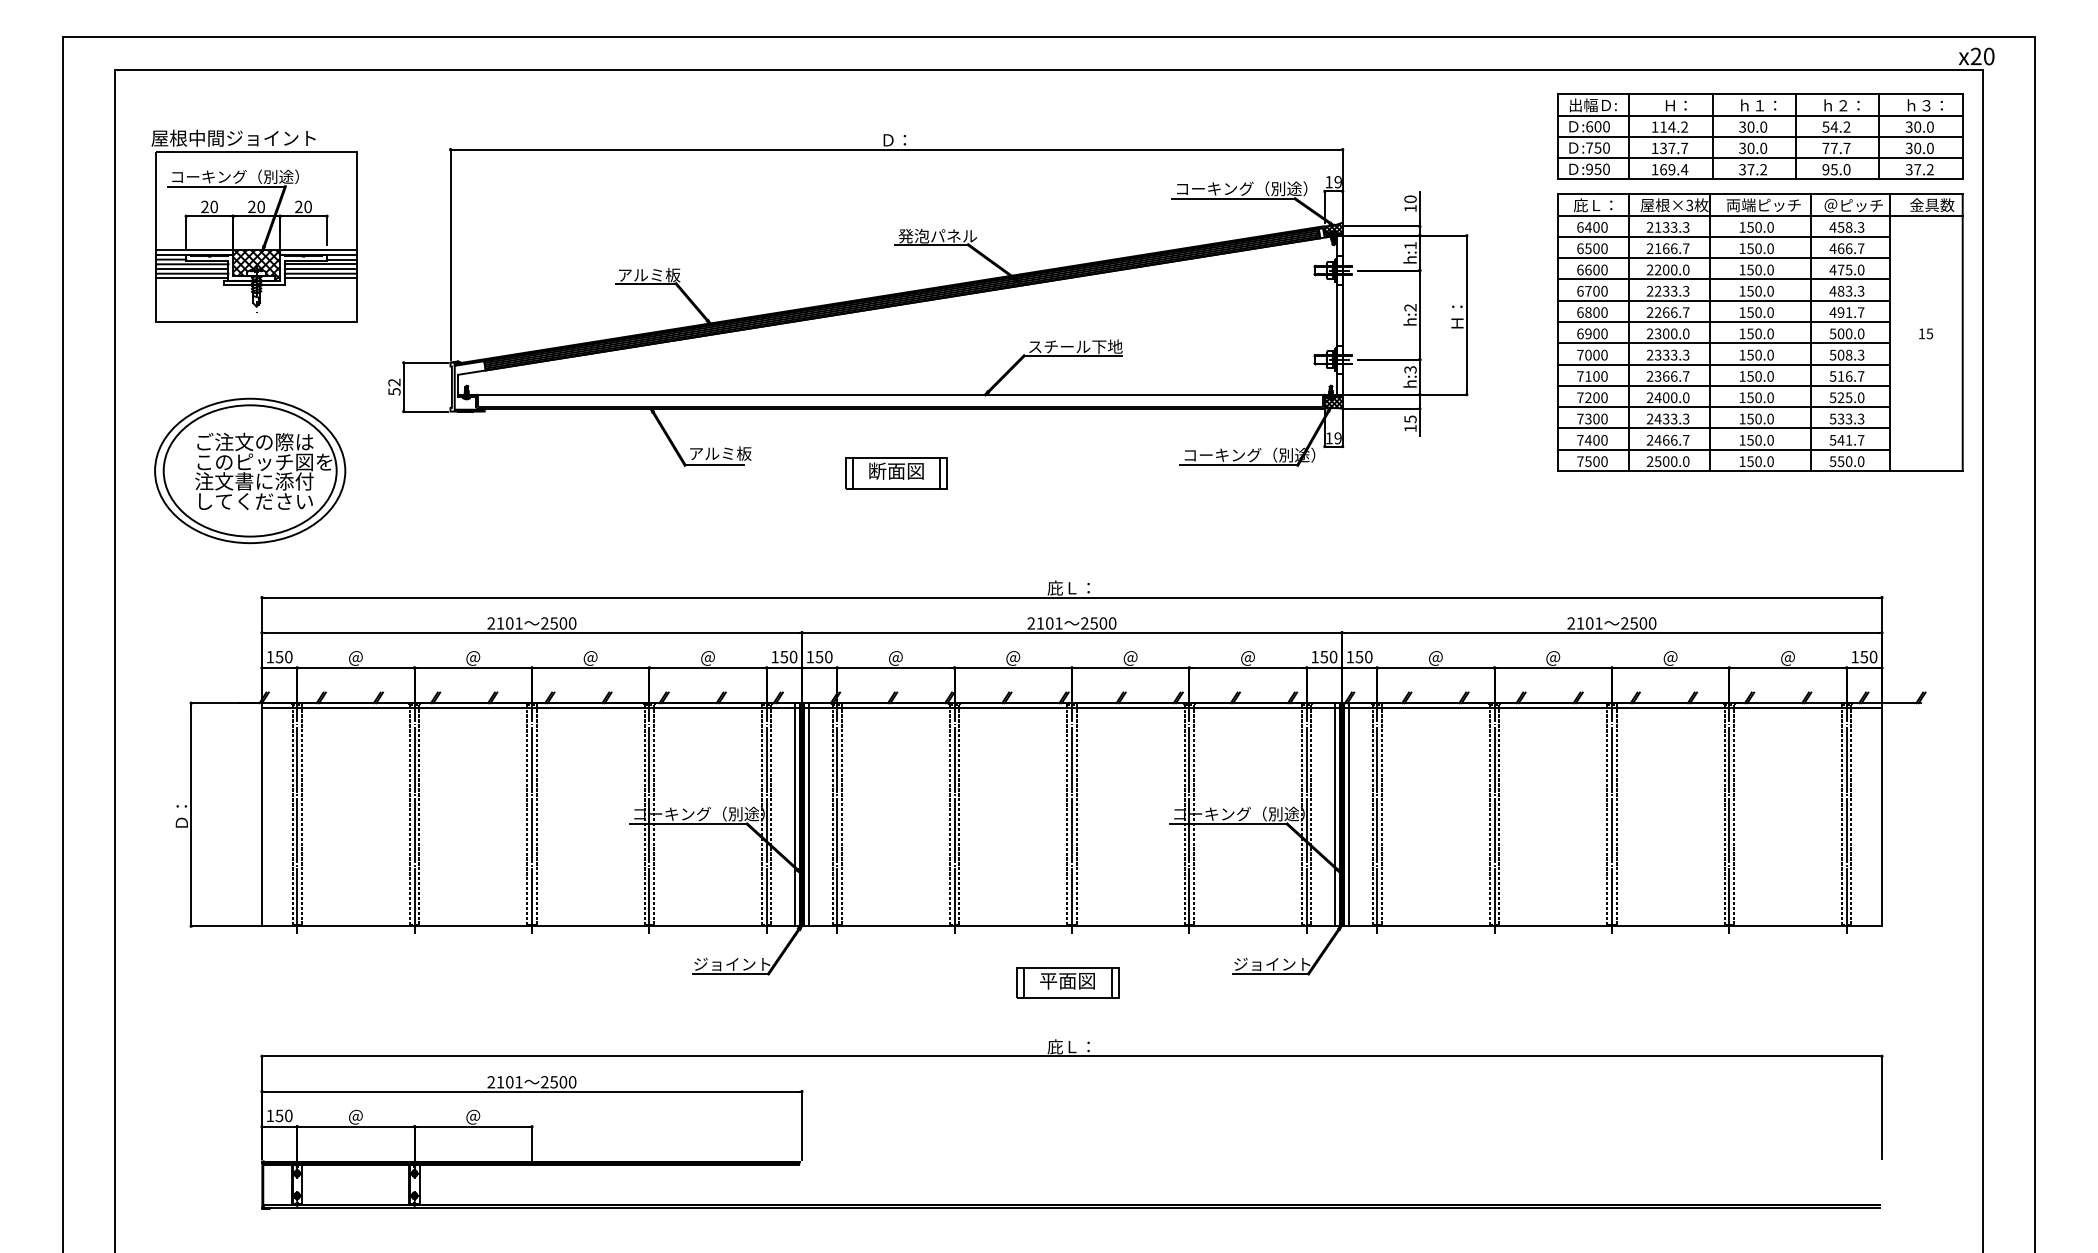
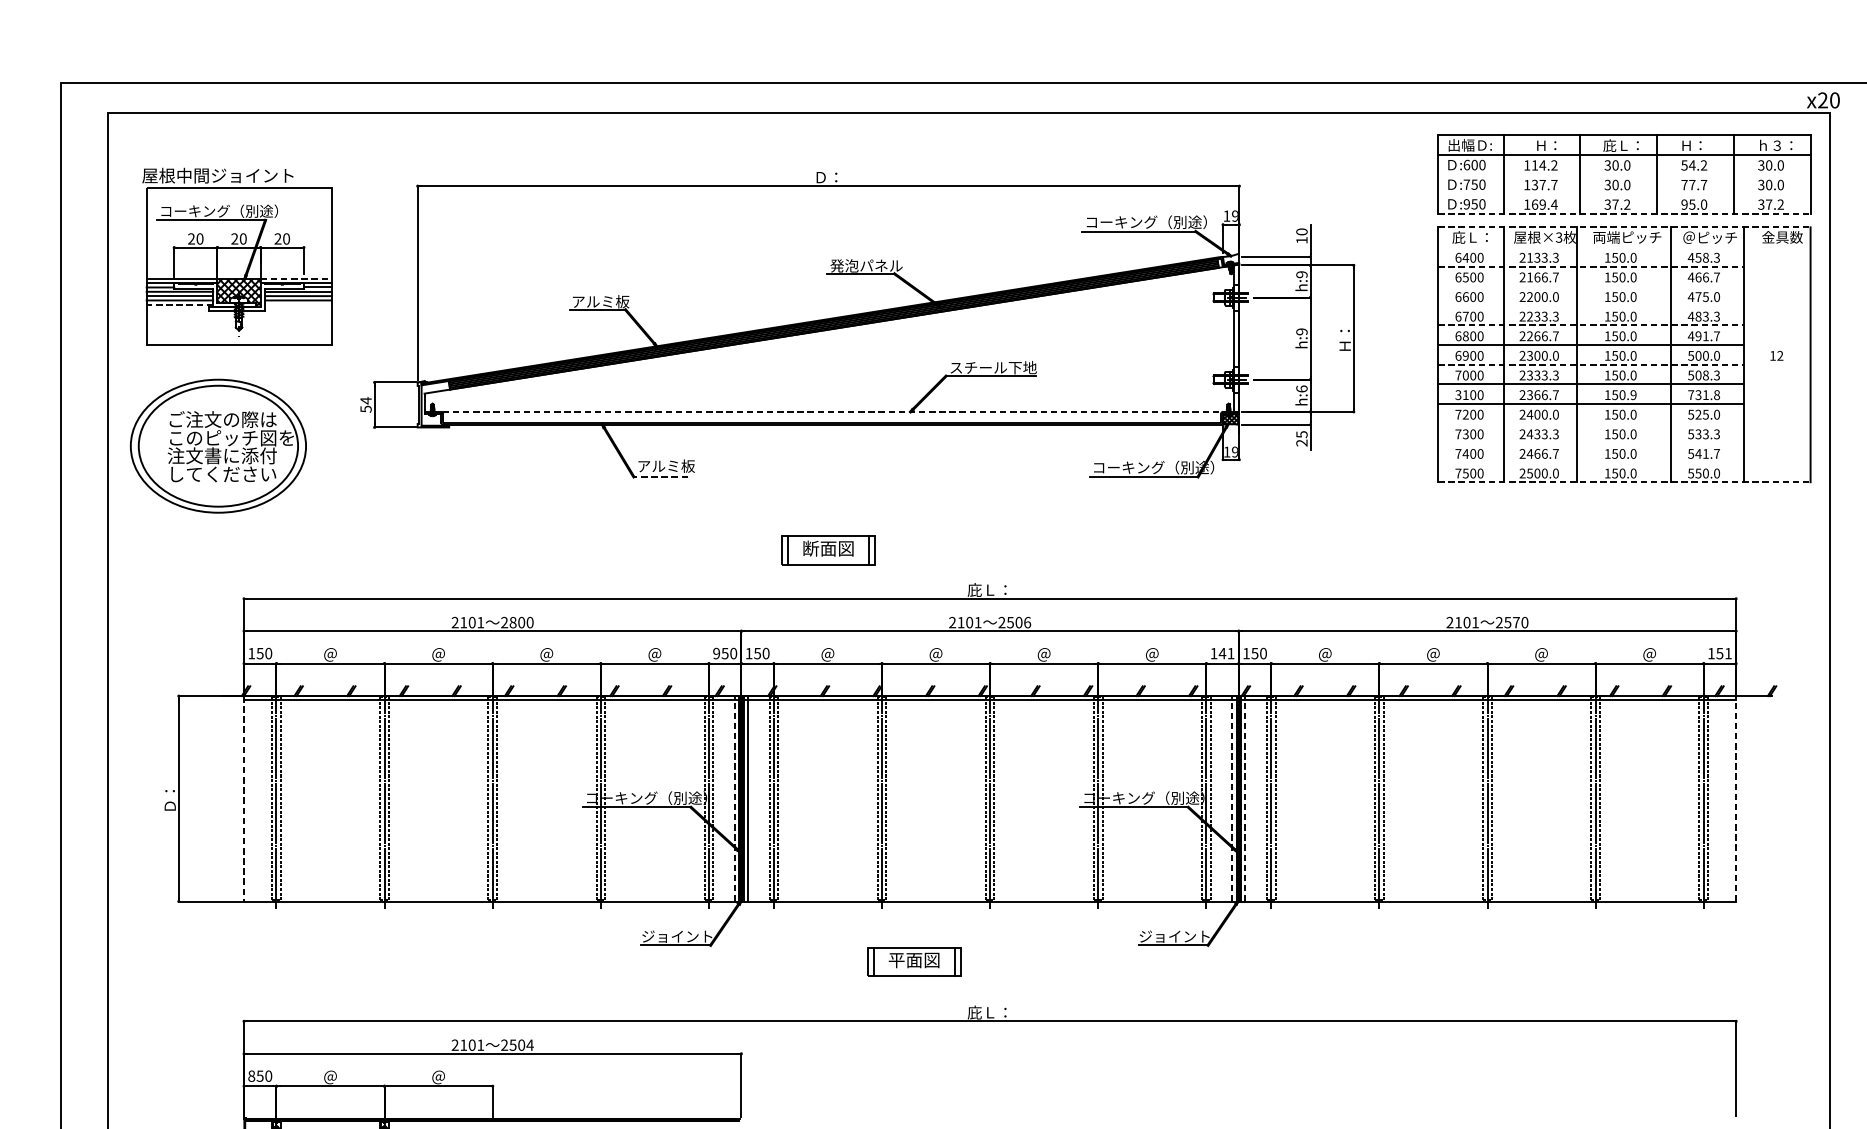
text: (1748, 105) -> (1613, 145), ｈ１： -> 庇Ｌ：
text: (1841, 105) -> (1698, 145), ｈ２： -> Ｈ：
line: (1760, 136) -> (1624, 174), removed
line: (1760, 158) -> (1624, 194), removed
line: (1761, 179) -> (1625, 213), solid -> dashed
line: (1761, 194) -> (1625, 227), solid -> dashed
line: (1760, 215) -> (1624, 246), removed
hatch: (1333, 227) -> (1231, 257), removed
line: (1724, 236) -> (1591, 266), solid -> dashed
text: (1410, 245) -> (1301, 274), h:1 -> h:9
line: (319, 250) -> (297, 279), solid -> dashed
line: (1723, 258) -> (1590, 286), removed
line: (191, 278) -> (179, 304), solid -> dashed
line: (320, 278) -> (297, 304), removed
line: (1723, 279) -> (1590, 305), removed
line: (1724, 300) -> (1591, 325), solid -> dashed
text: (1410, 307) -> (1301, 331), h:2 -> h:9
text: (1929, 333) -> (1779, 355), 15 -> 12
line: (1724, 343) -> (1591, 364), solid -> dashed
text: (1410, 369) -> (1301, 388), h:3 -> h:6
text: (1580, 376) -> (1458, 395), 7100 -> 3100
text: (1770, 376) -> (1633, 395), 150.0 -> 150.9
text: (1846, 376) -> (1703, 395), 516.7 -> 731.8
text: (394, 382) -> (366, 400), 52 -> 54
line: (899, 394) -> (831, 411), solid -> dashed
line: (1723, 407) -> (1590, 423), removed
text: (1410, 428) -> (1301, 443), 15 -> 25
line: (1723, 428) -> (1590, 443), removed
line: (1723, 449) -> (1590, 462), removed
line: (714, 465) -> (660, 477), solid -> dashed
part: (250, 470) -> (218, 445), moved
line: (1761, 471) -> (1625, 482), solid -> dashed
part: (896, 473) -> (828, 550), moved
text: (553, 623) -> (512, 622), 2500 -> 2800
text: (1112, 623) -> (1027, 622), 2500 -> 2506
text: (1643, 623) -> (1516, 622), 2500 -> 2570
text: (774, 656) -> (716, 653), 150 -> 950
text: (1328, 656) -> (1226, 653), 150 -> 141
text: (1873, 656) -> (1728, 653), 150 -> 151
line: (262, 814) -> (244, 798), solid -> dashed
line: (794, 814) -> (734, 798), solid -> dashed
line: (1334, 814) -> (1231, 798), solid -> dashed
line: (1349, 814) -> (1245, 798), solid -> dashed
line: (1881, 814) -> (1735, 798), solid -> dashed
part: (1067, 982) -> (914, 961), moved
text: (572, 1082) -> (530, 1045), 2500 -> 2504
text: (270, 1115) -> (251, 1075), 150 -> 850

